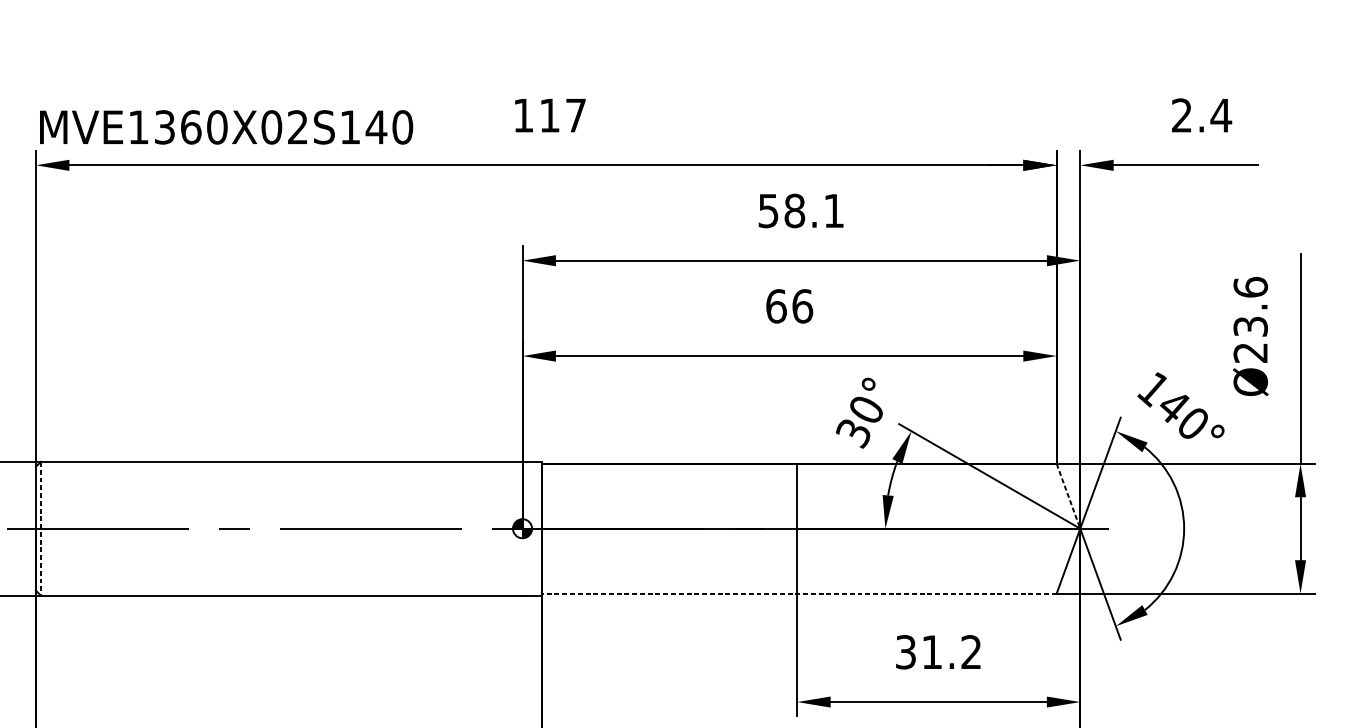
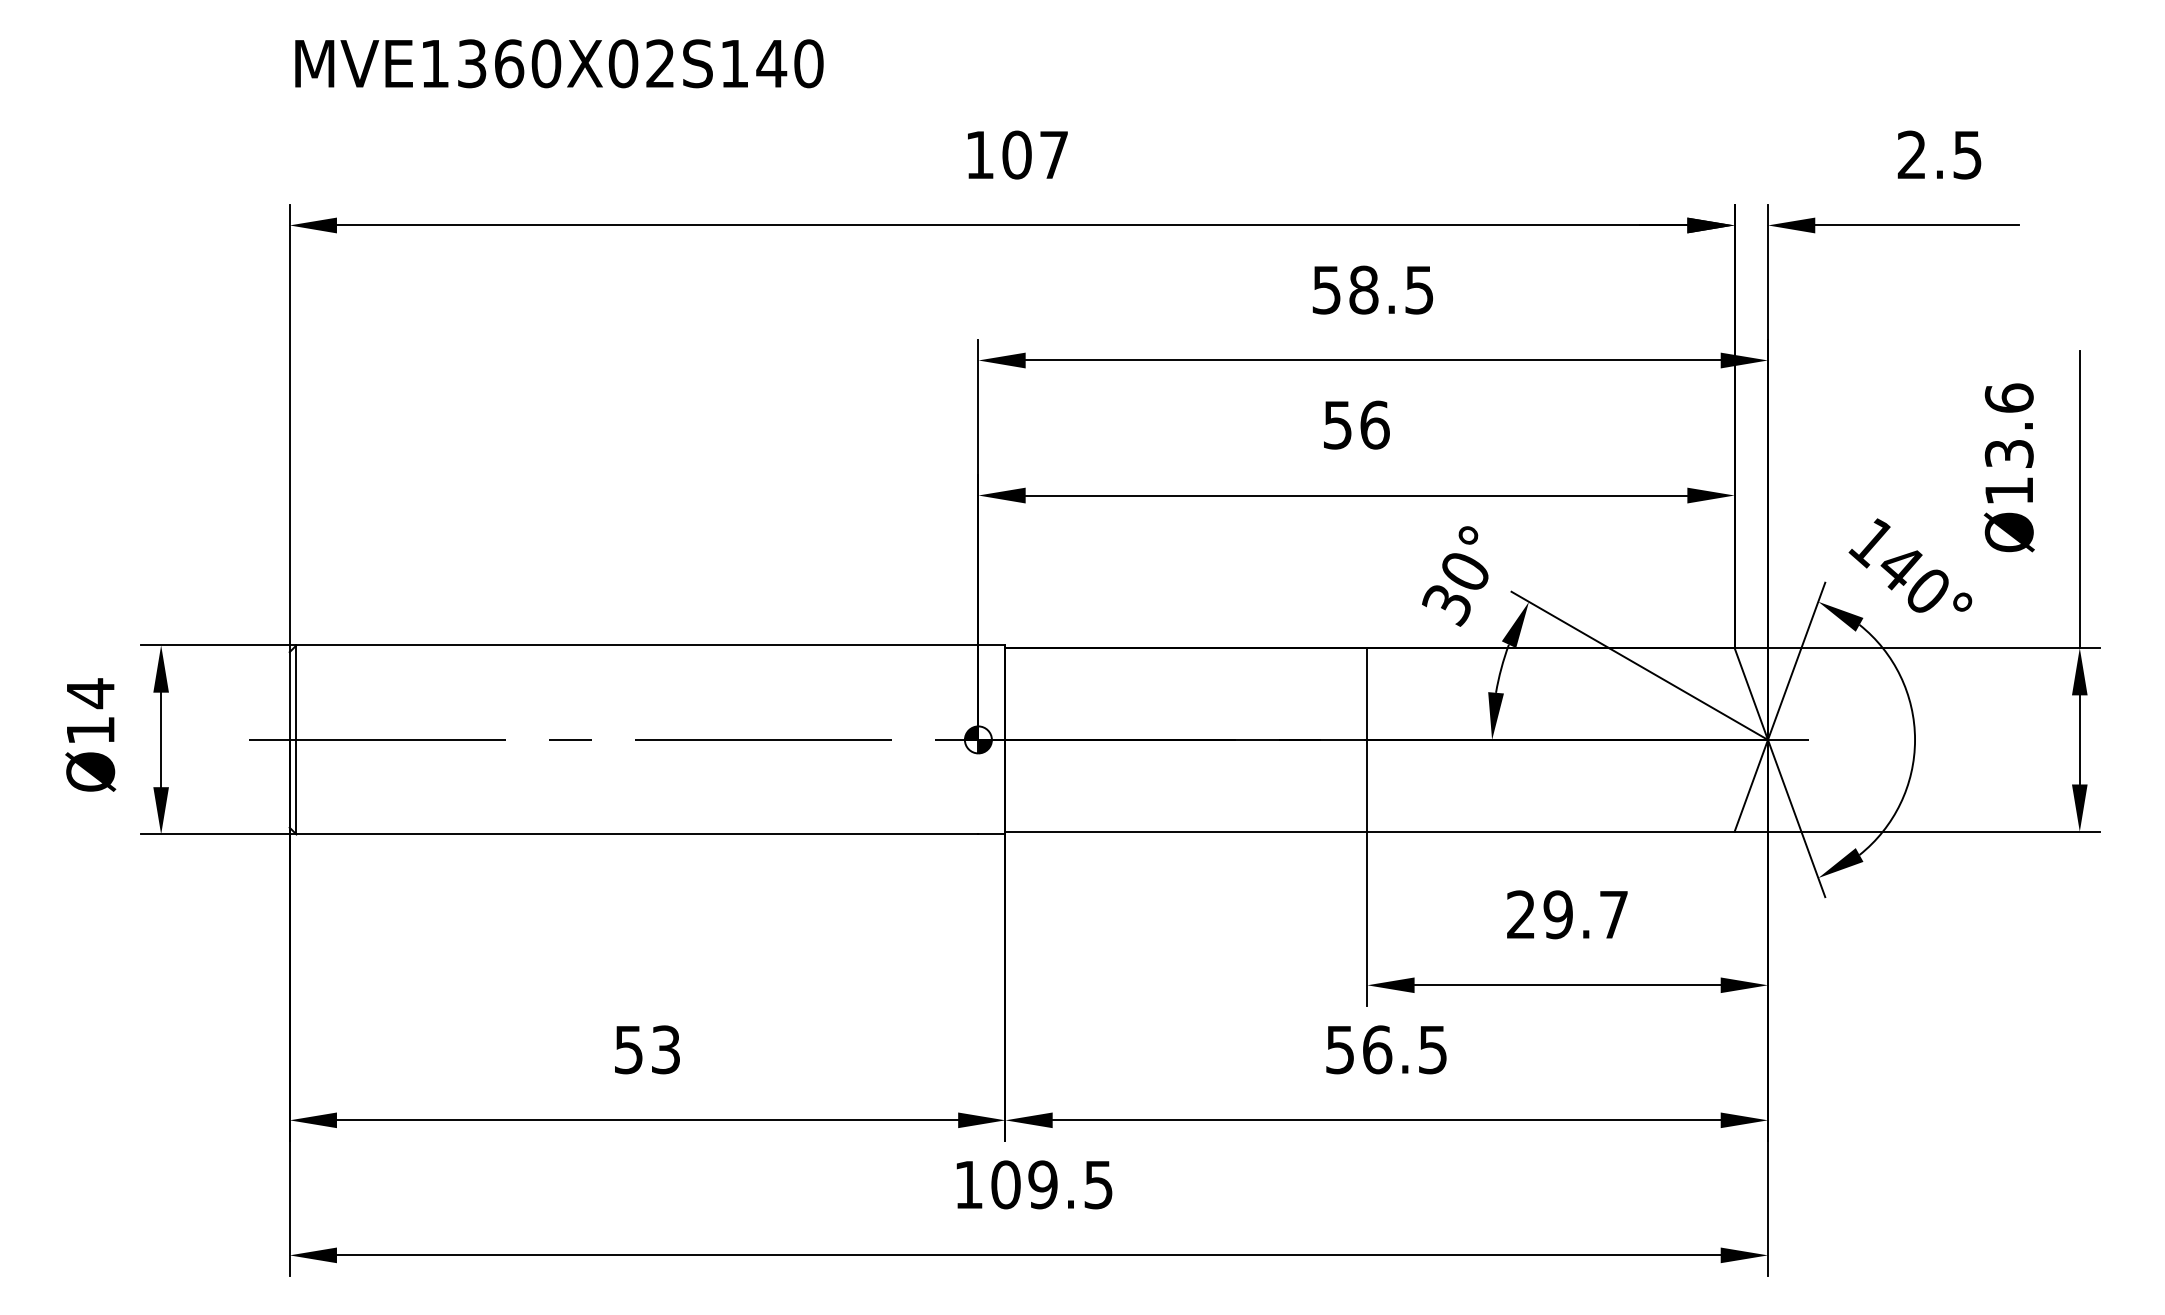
text: (549, 115) -> (1016, 154), 117 -> 107
text: (1221, 115) -> (1967, 155), 2.4 -> 2.5
text: (226, 127) -> (559, 63), moved
text: (834, 211) -> (1419, 290), 58.1 -> 58.5
text: (776, 305) -> (1337, 424), 66 -> 56
text: (1250, 353) -> (2008, 491), Ø23.6 -> Ø13.6
line: (1068, 496) -> (1751, 694), dashed -> solid
line: (40, 528) -> (296, 739), dashed -> solid
line: (799, 593) -> (1370, 831), dashed -> solid
text: (938, 652) -> (1567, 914), 31.2 -> 29.7

